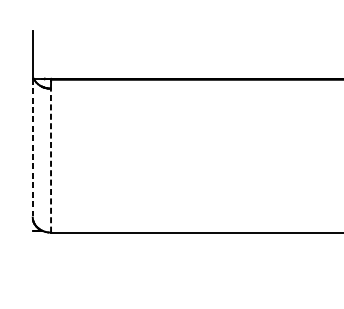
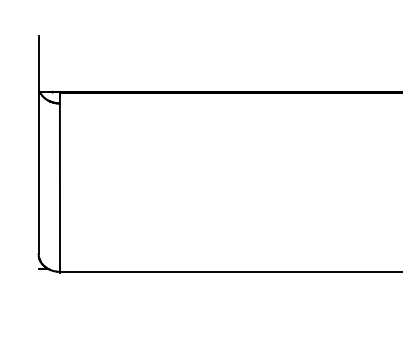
line: (32, 148) -> (38, 173), dashed -> solid
line: (50, 160) -> (59, 187), dashed -> solid

